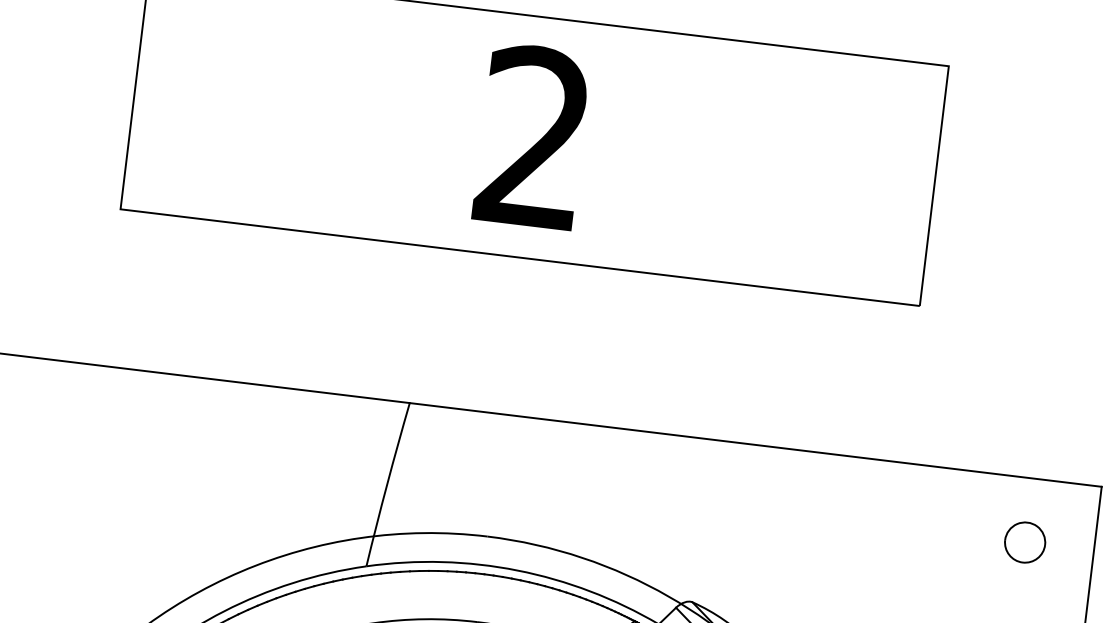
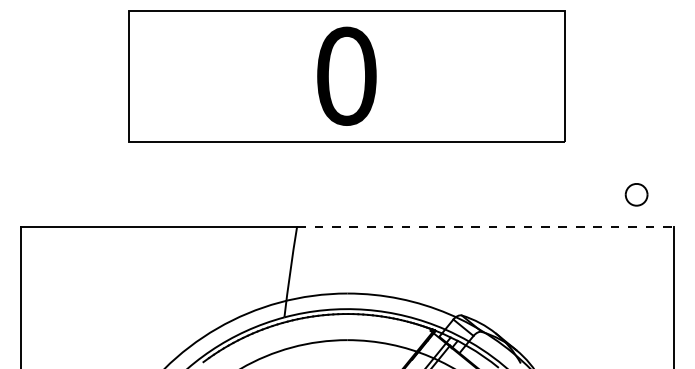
text: (534, 136) -> (346, 75), 2 -> 0
line: (755, 444) -> (485, 226), solid -> dashed
part: (1024, 541) -> (636, 194), moved

